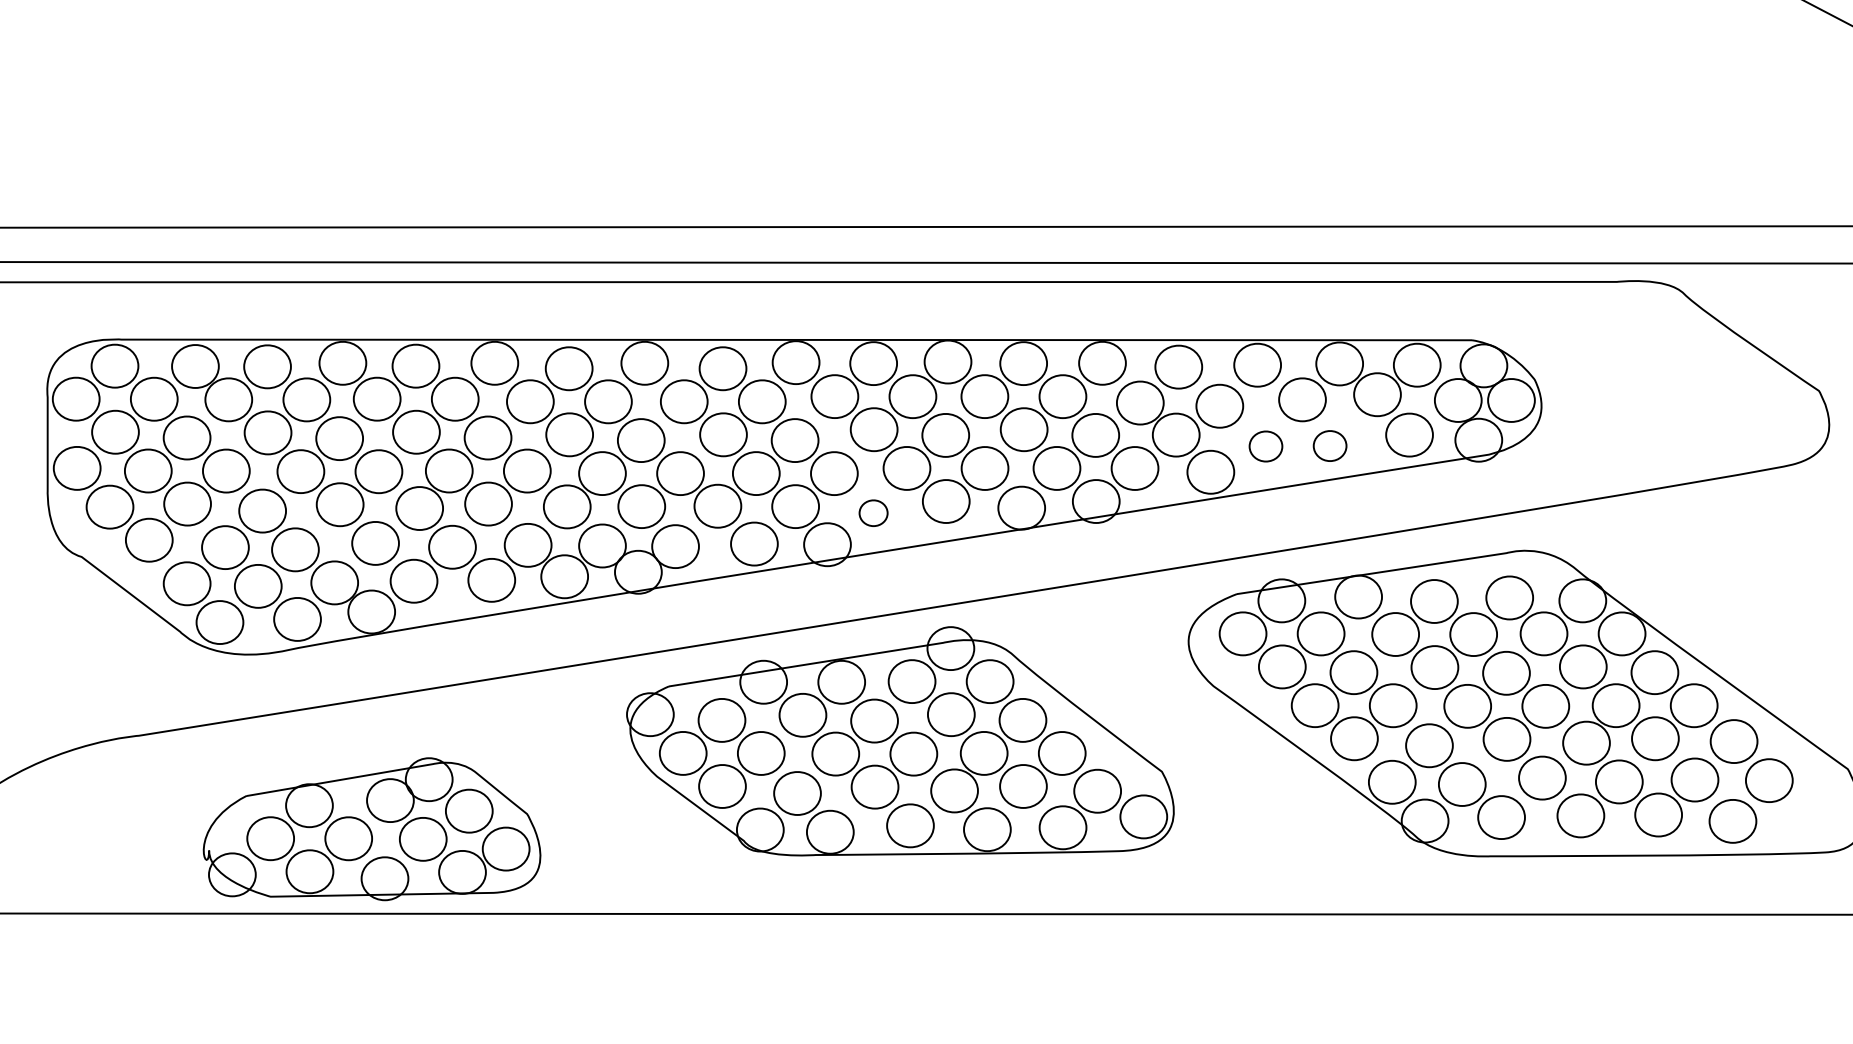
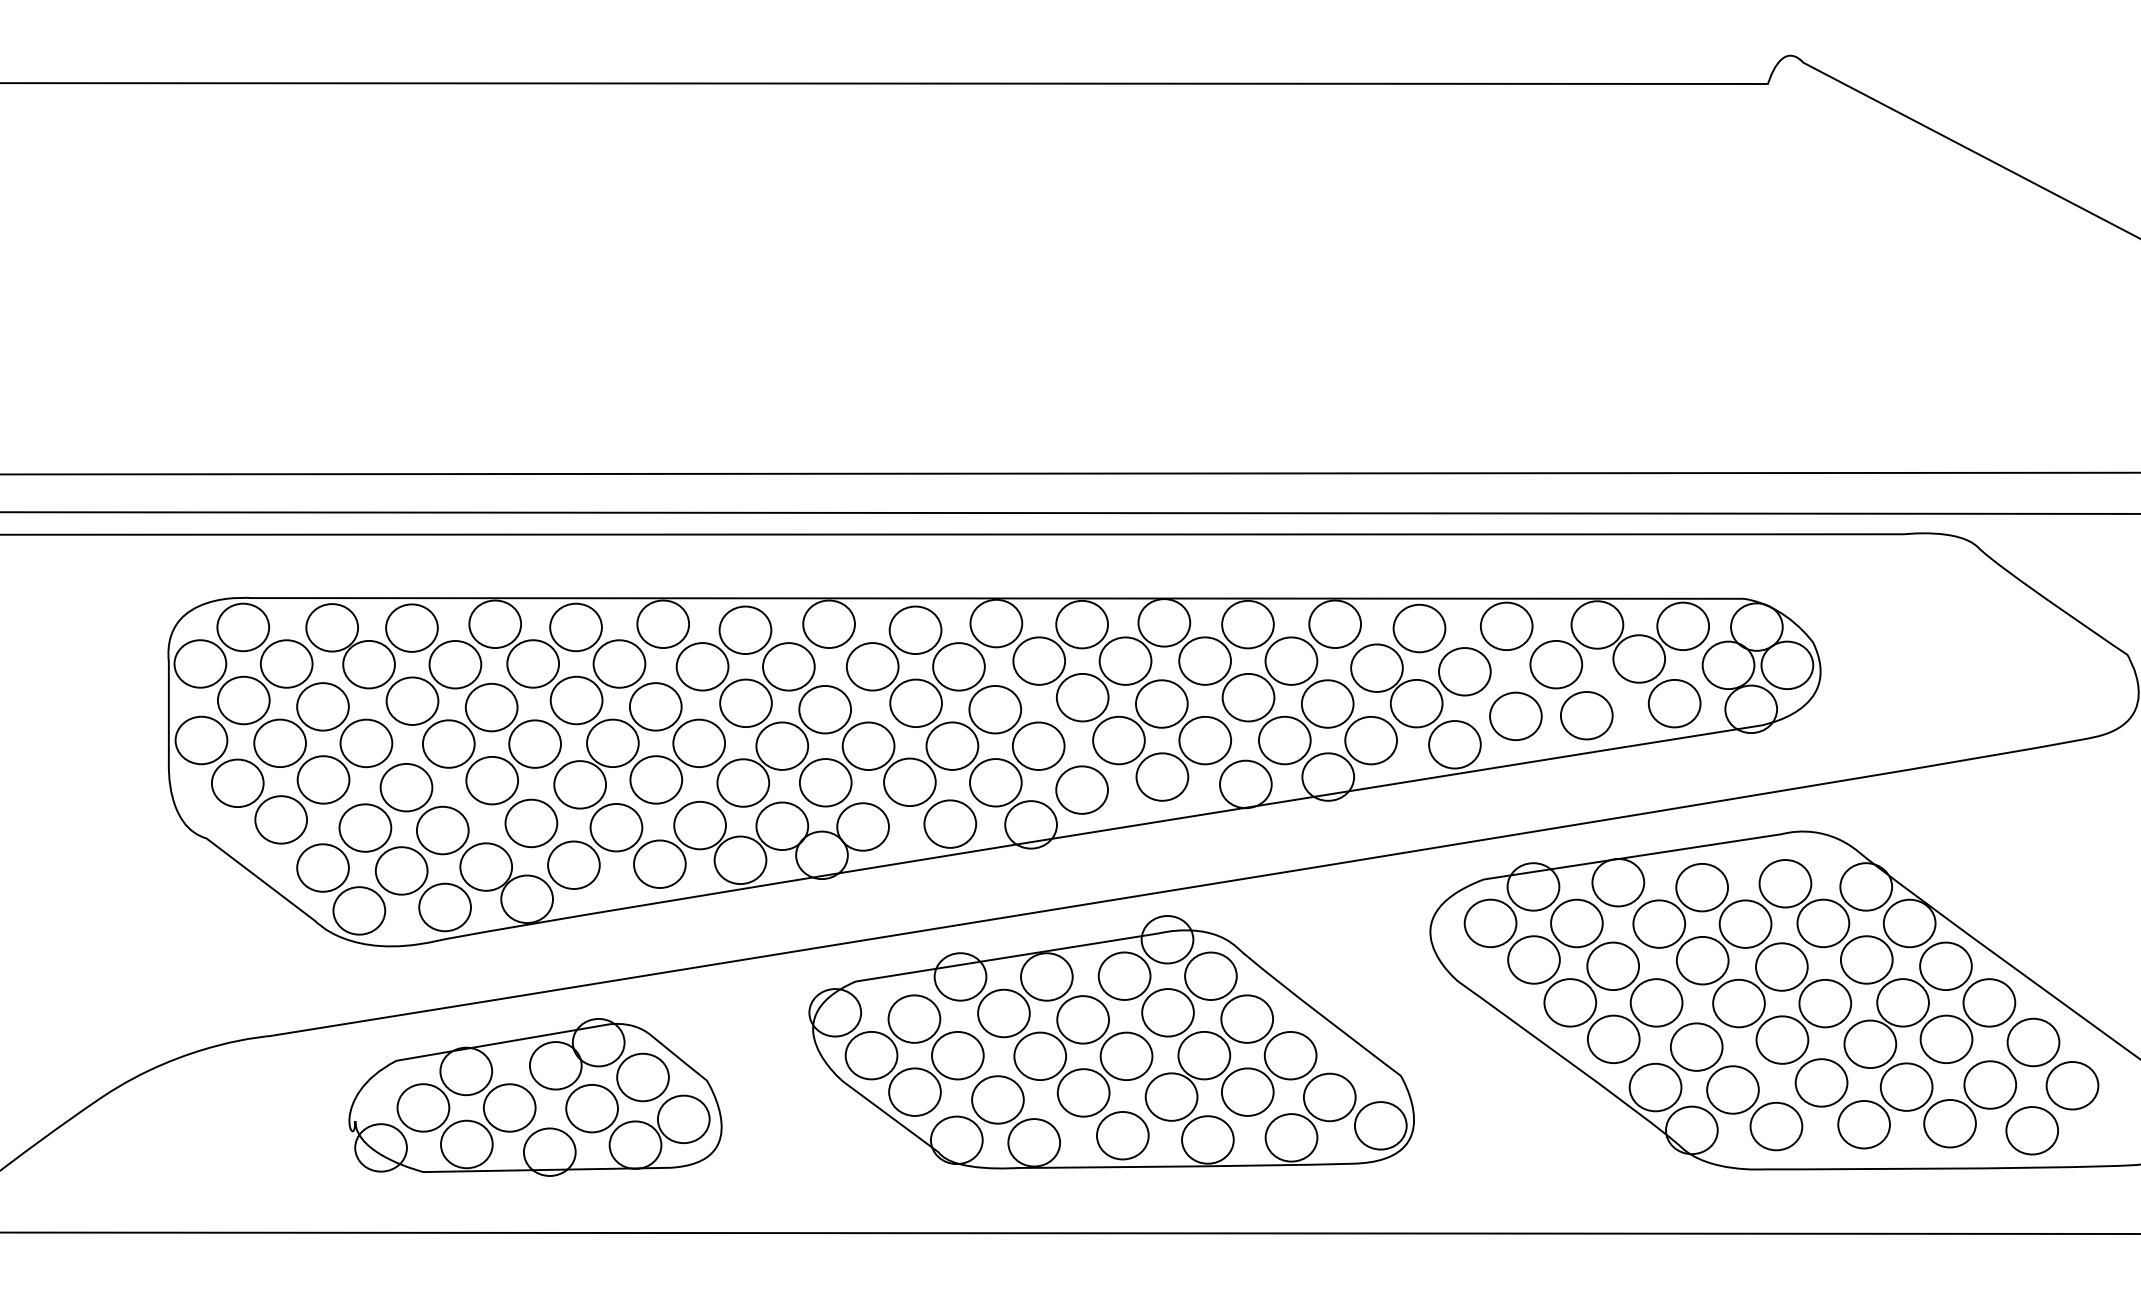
part: (1265, 445) -> (1515, 715), size x1.43
part: (1329, 445) -> (1586, 715), size x1.43
part: (873, 512) -> (1081, 789), size x1.67
part: (372, 829) -> (535, 1097), moved

